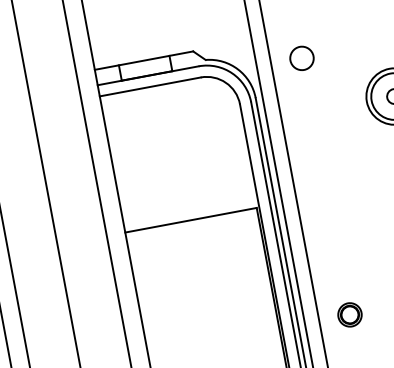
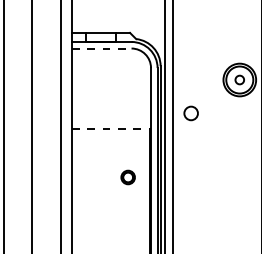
circle: (300, 58) -> (190, 113), moved
line: (149, 86) -> (101, 48), solid -> dashed
line: (190, 219) -> (110, 128), solid -> dashed
part: (348, 315) -> (127, 177), moved

